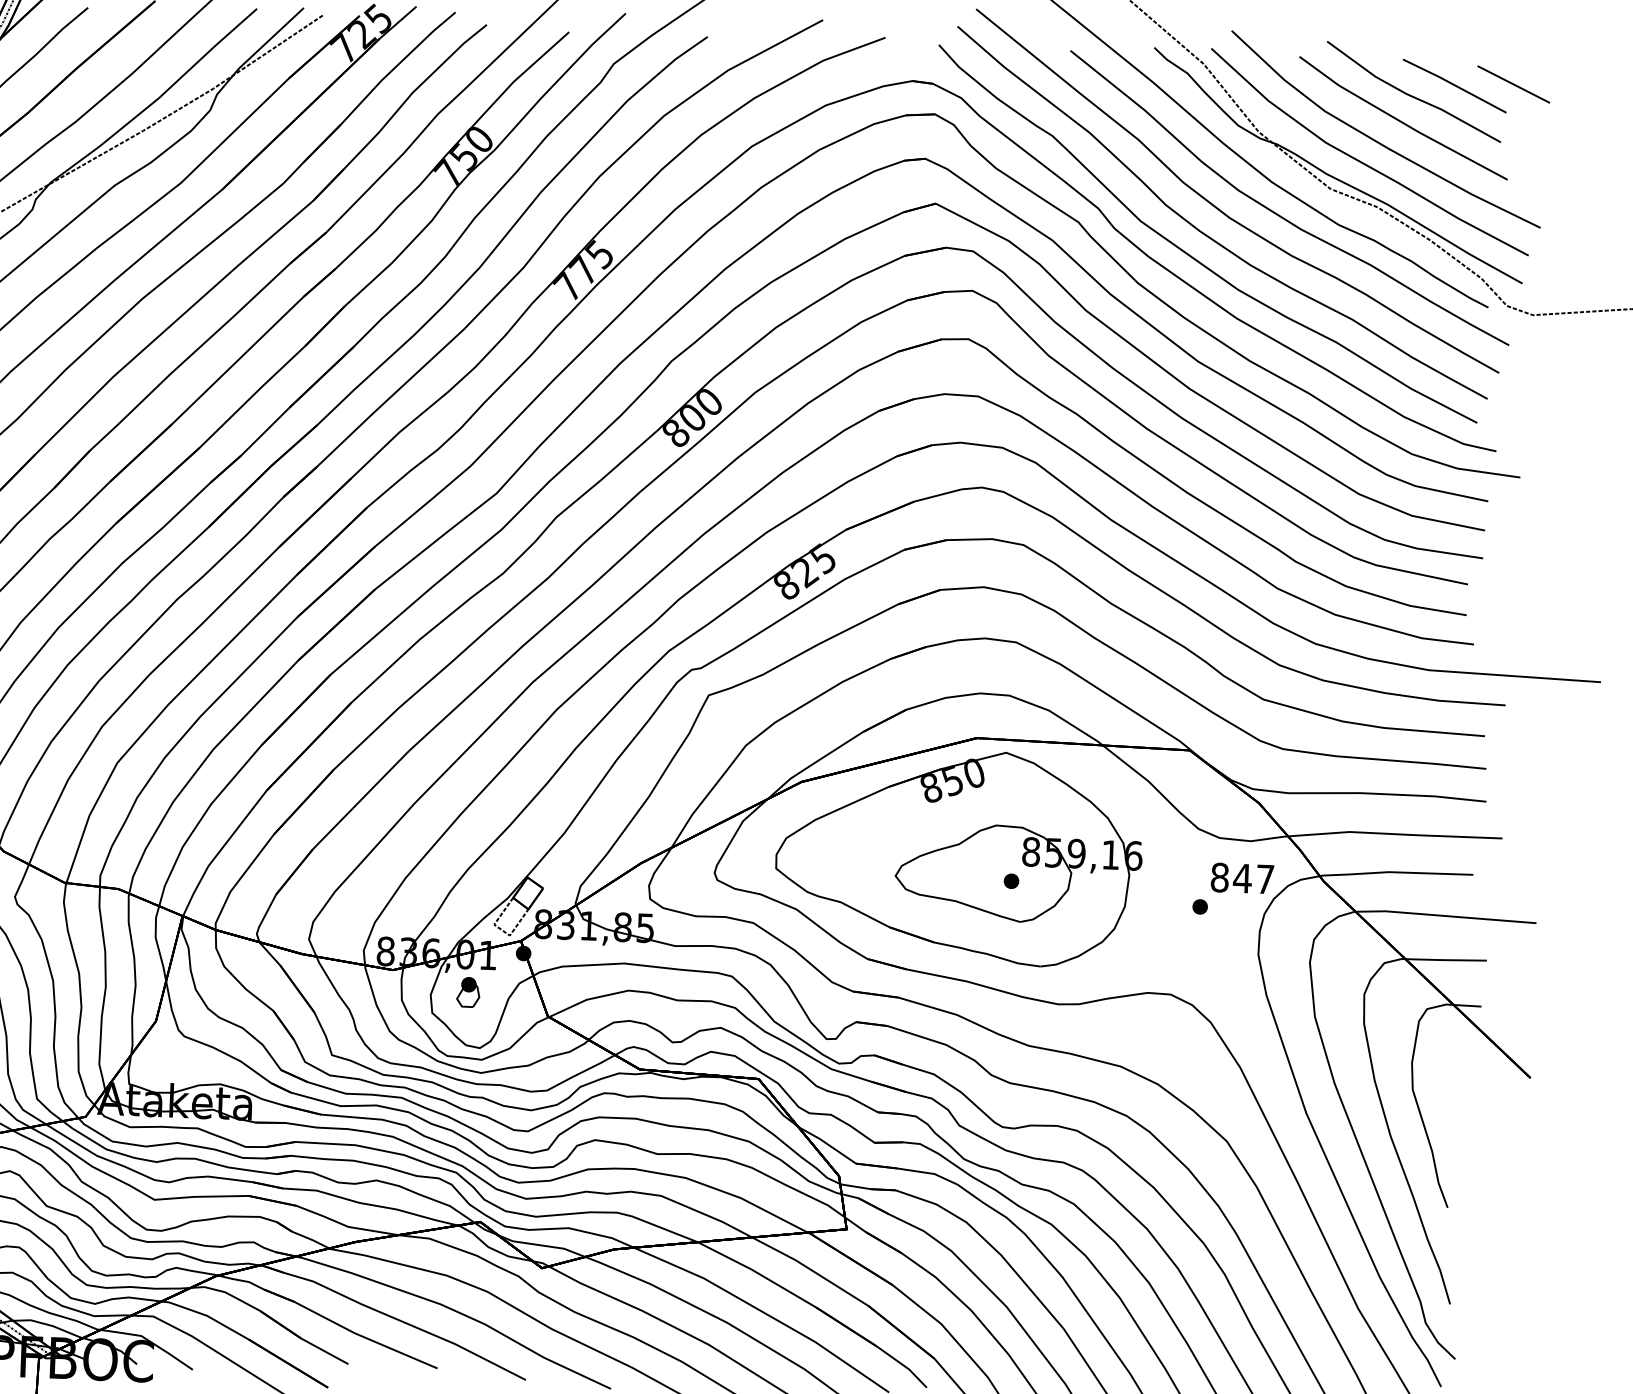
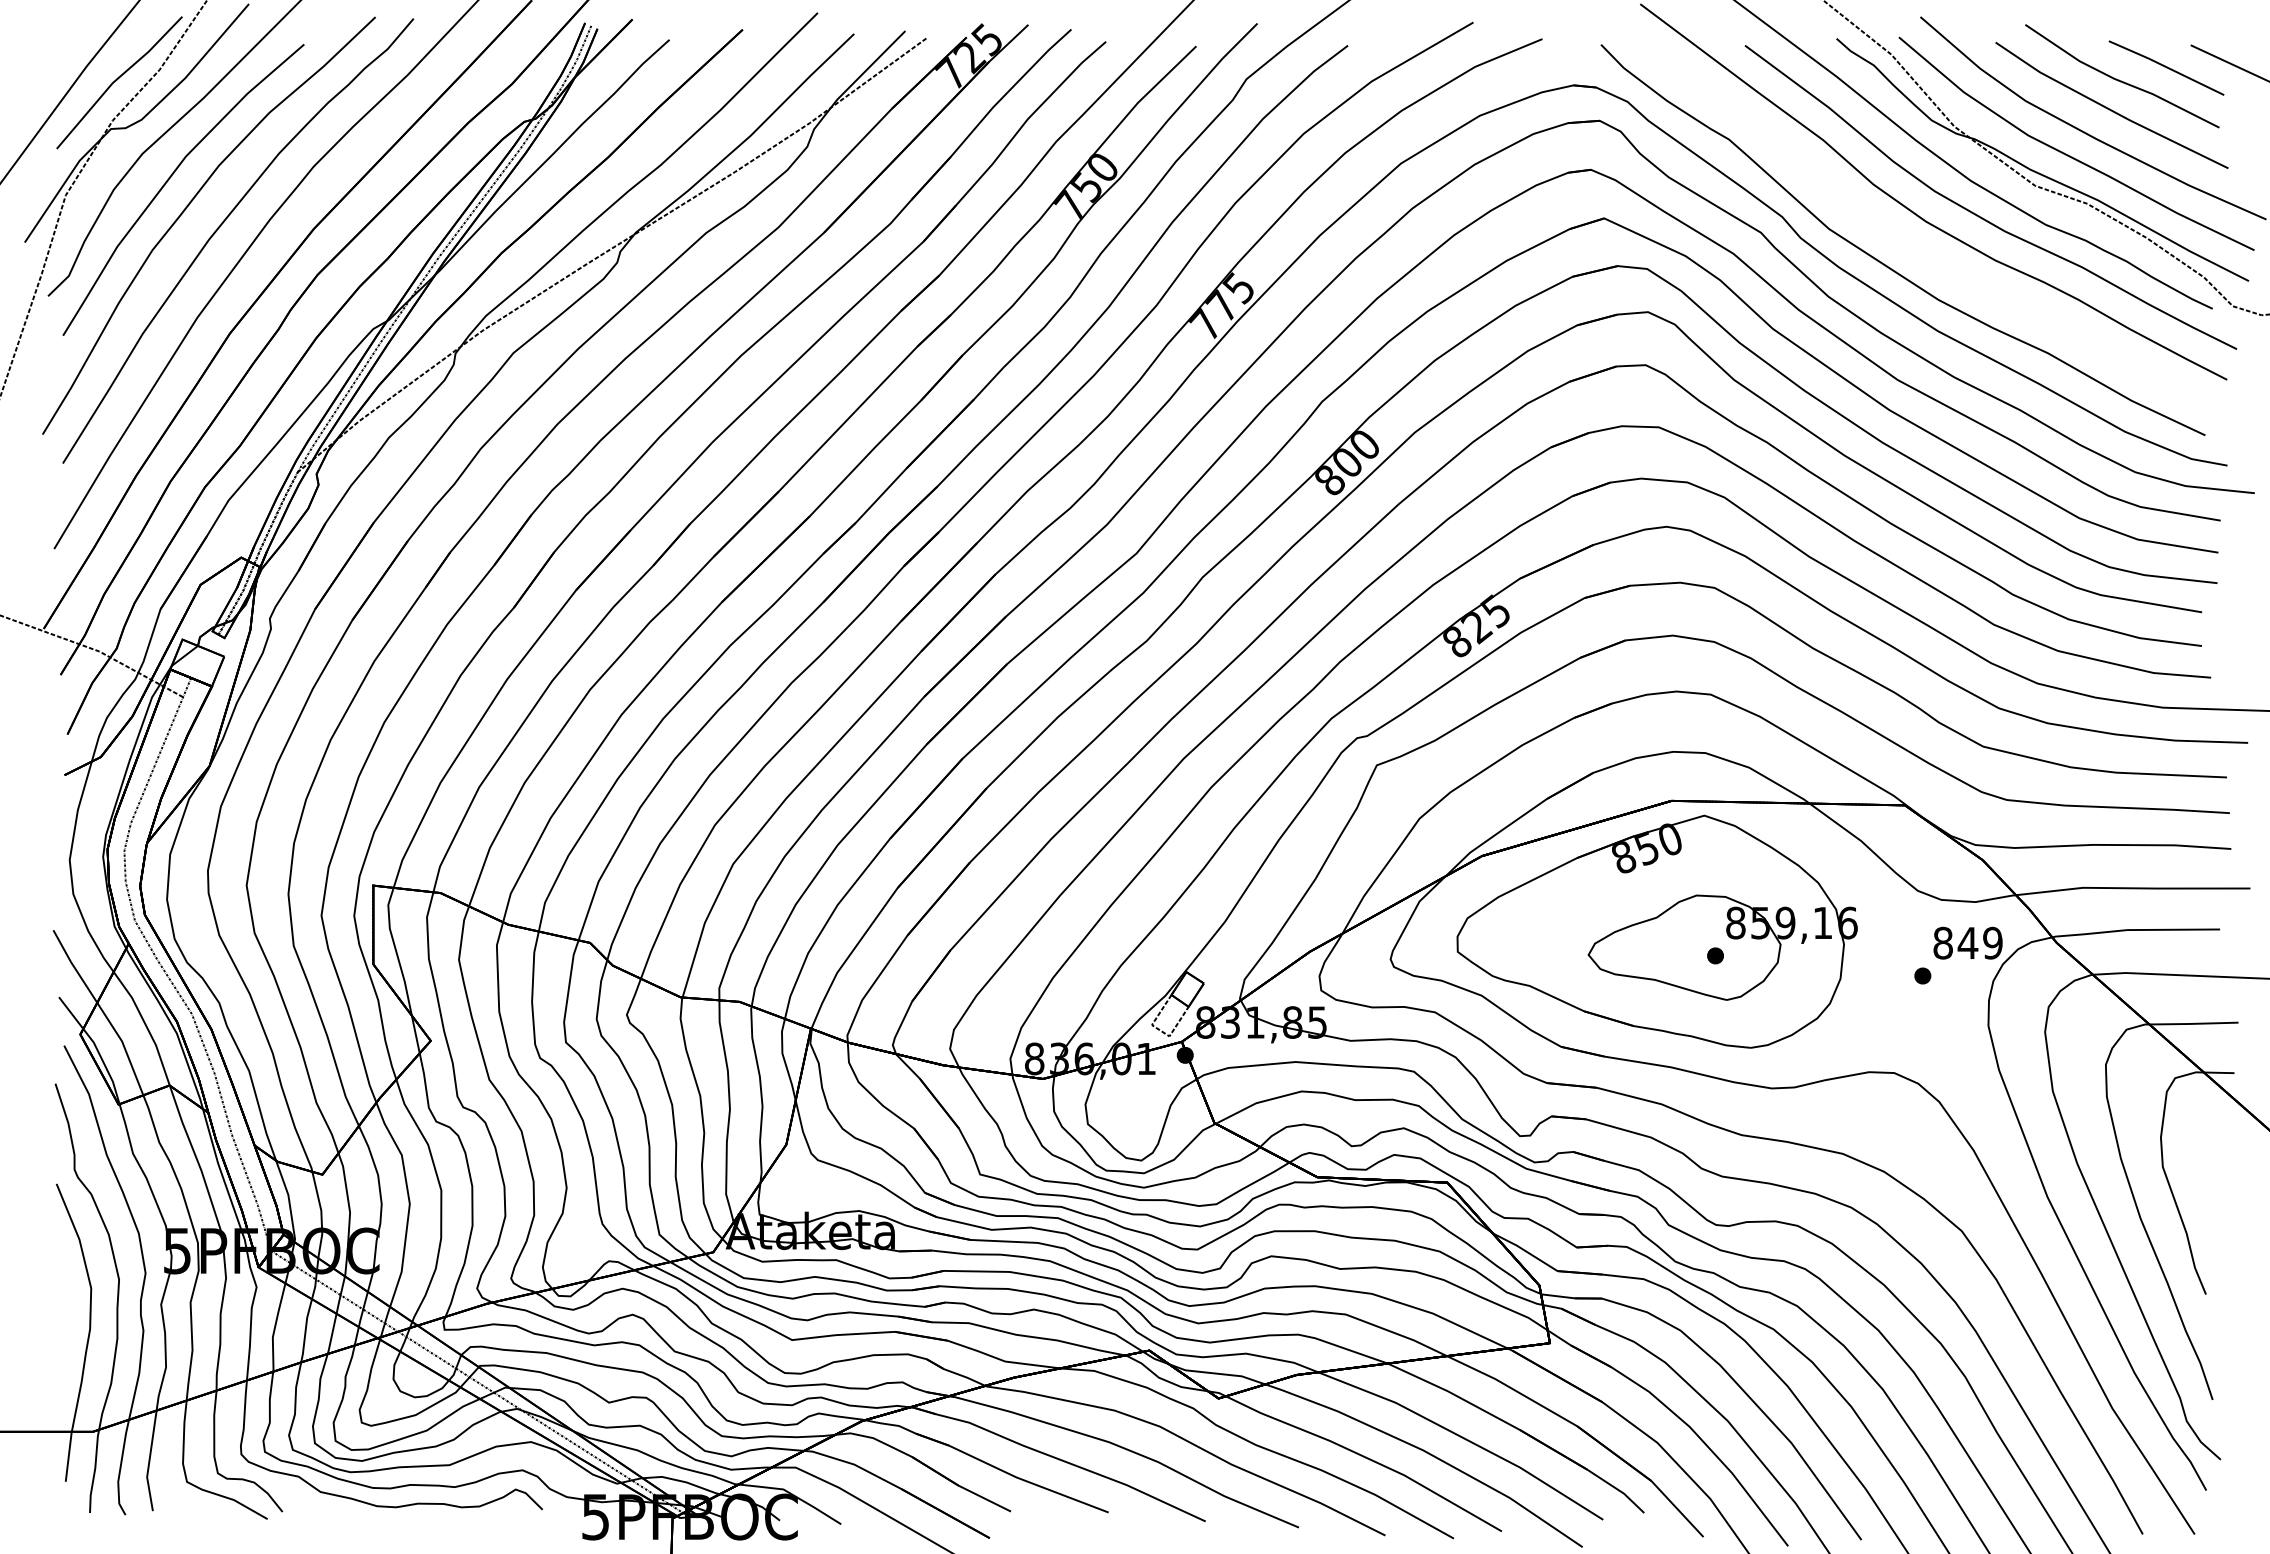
curve: (1206, 234) -> (1901, 240), removed
text: (1265, 878) -> (1992, 942), 847 -> 849
part: (468, 991) -> (1126, 1099), removed

